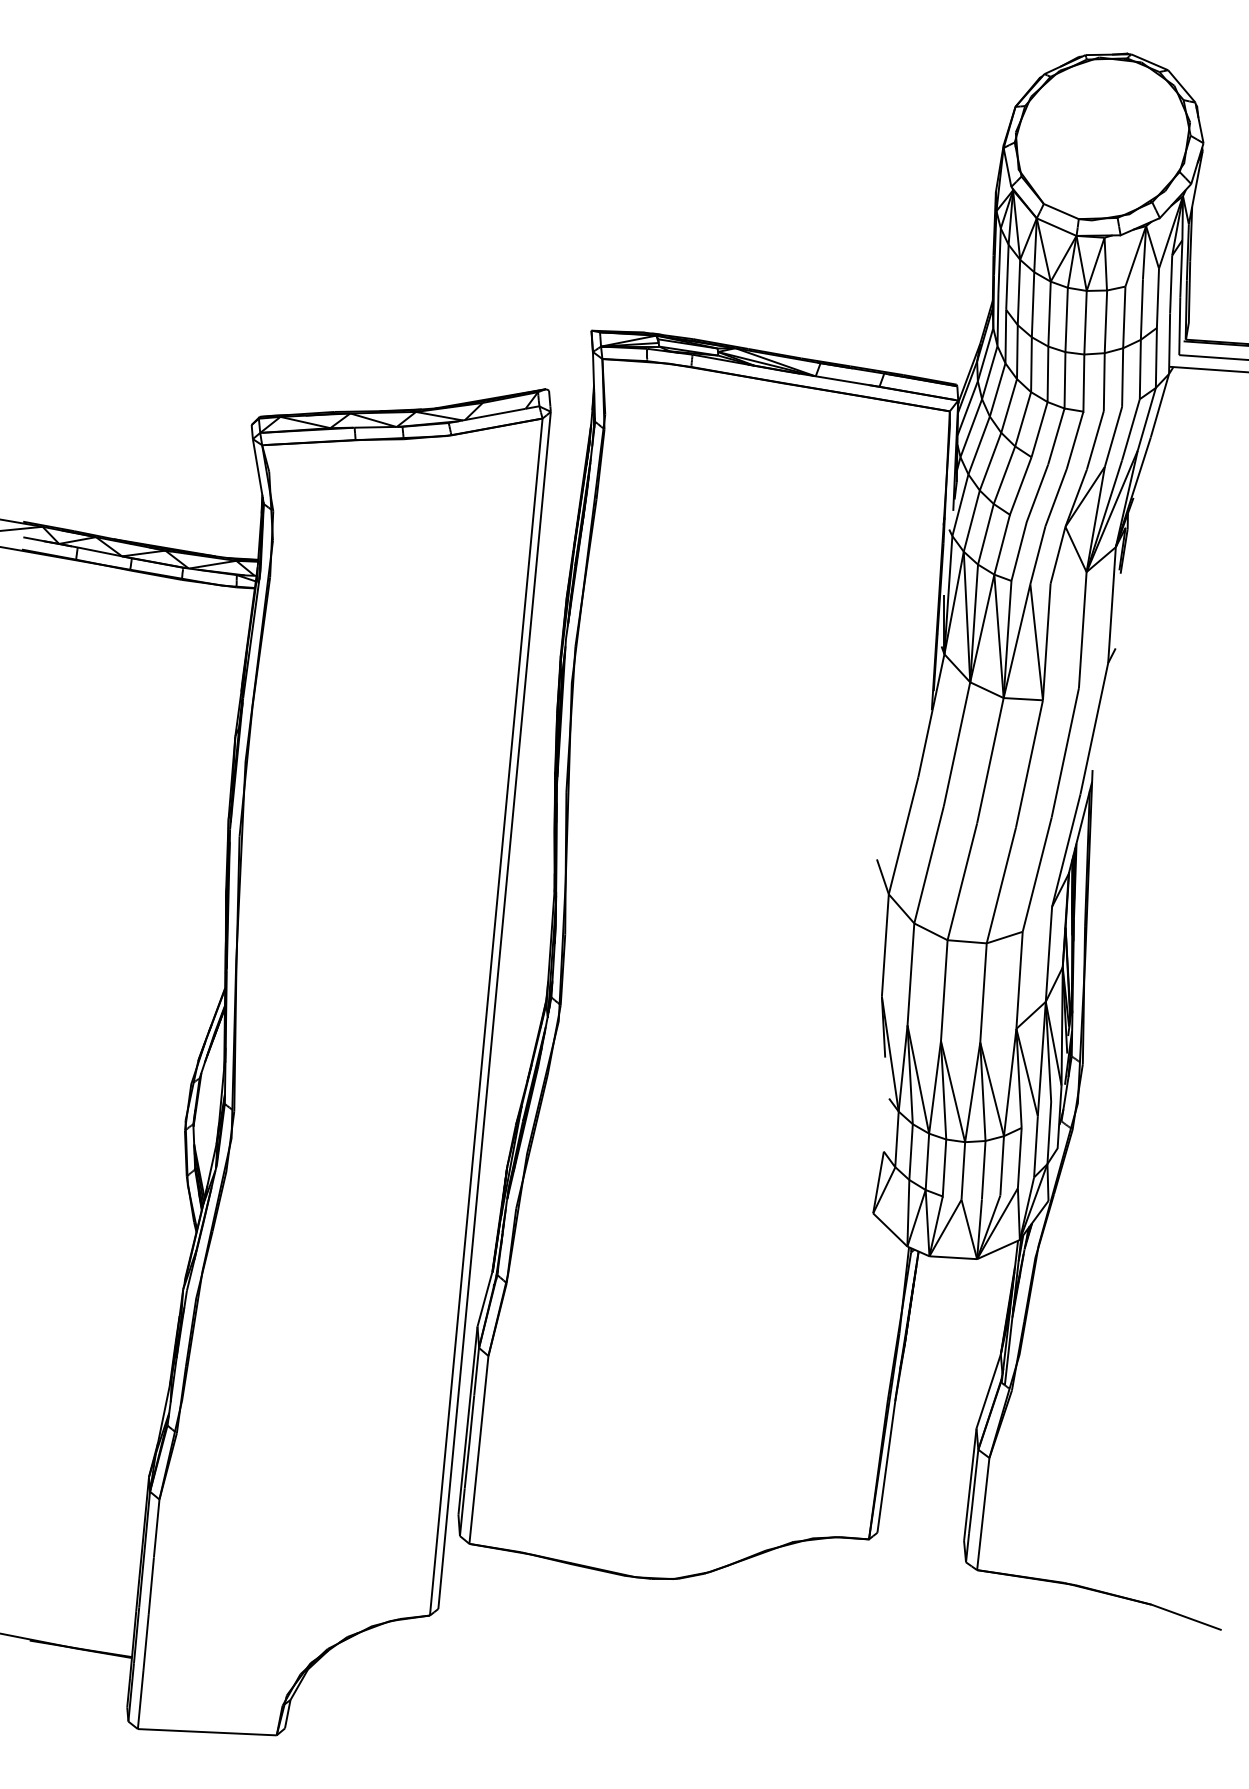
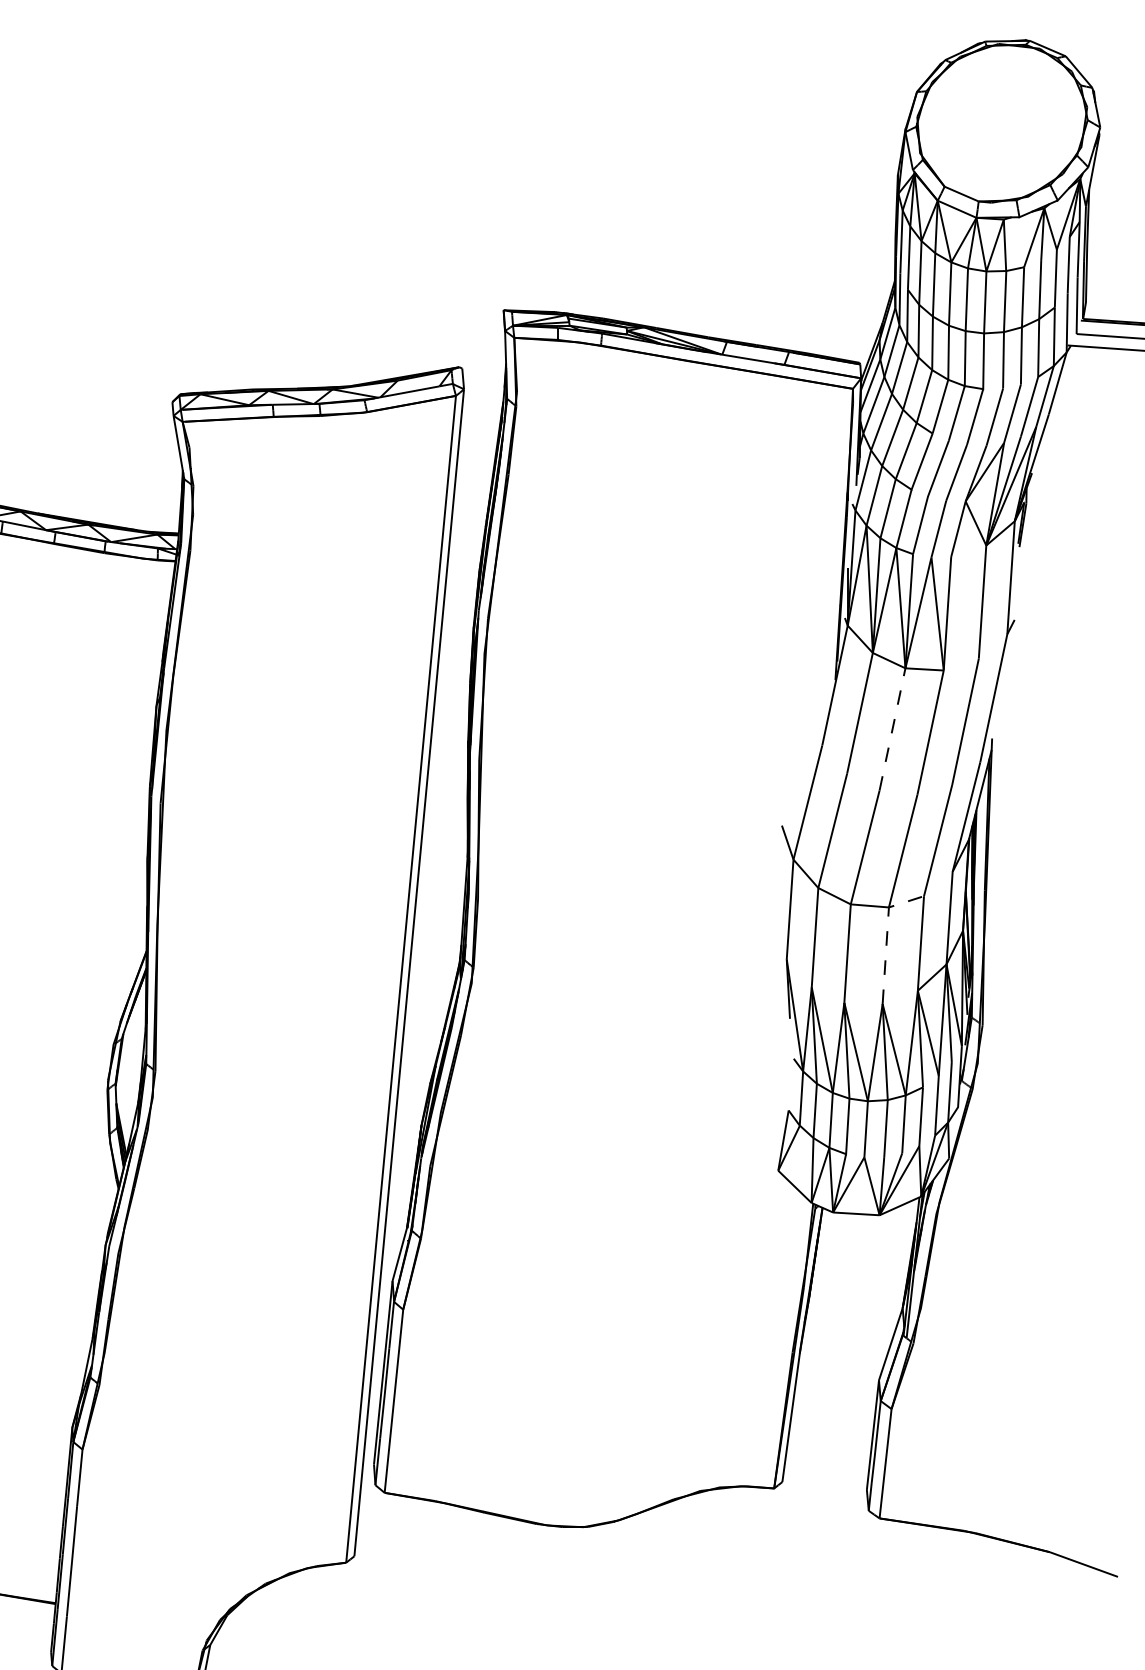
line: (990, 760) -> (892, 729), solid -> dashed
line: (984, 973) -> (886, 936), solid -> dashed

